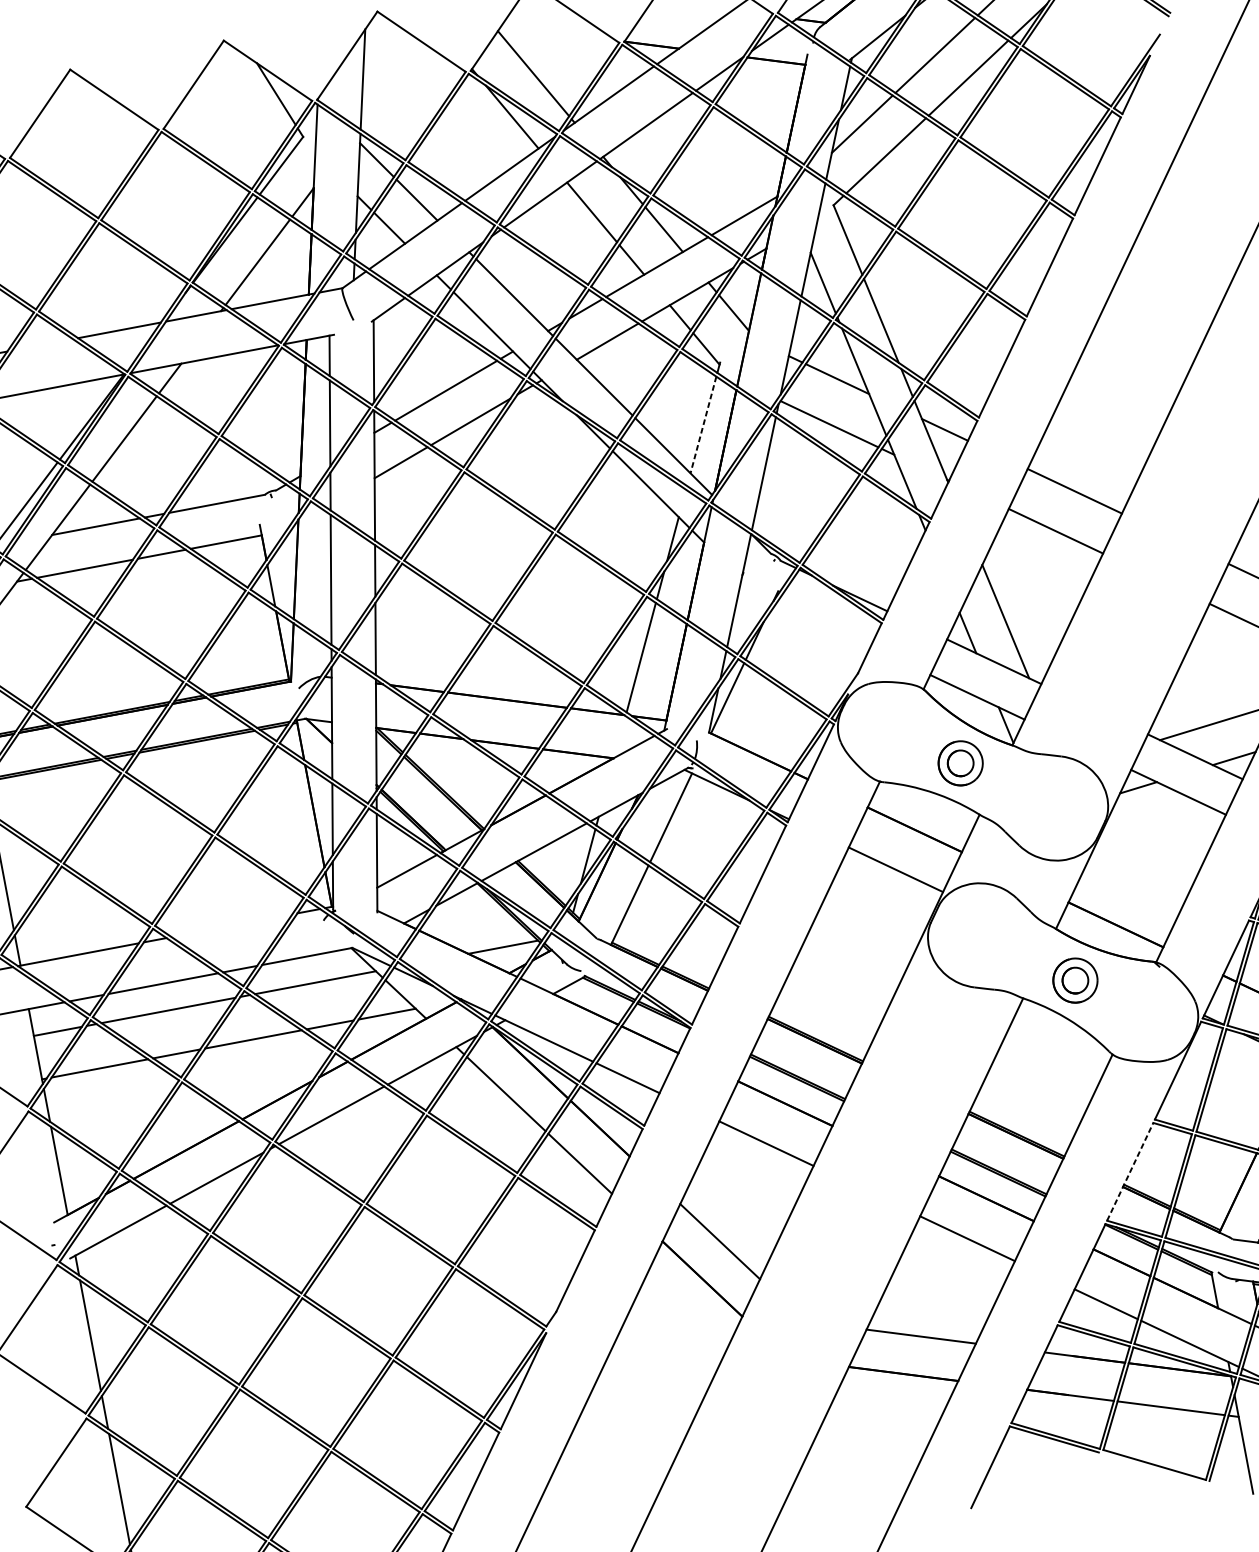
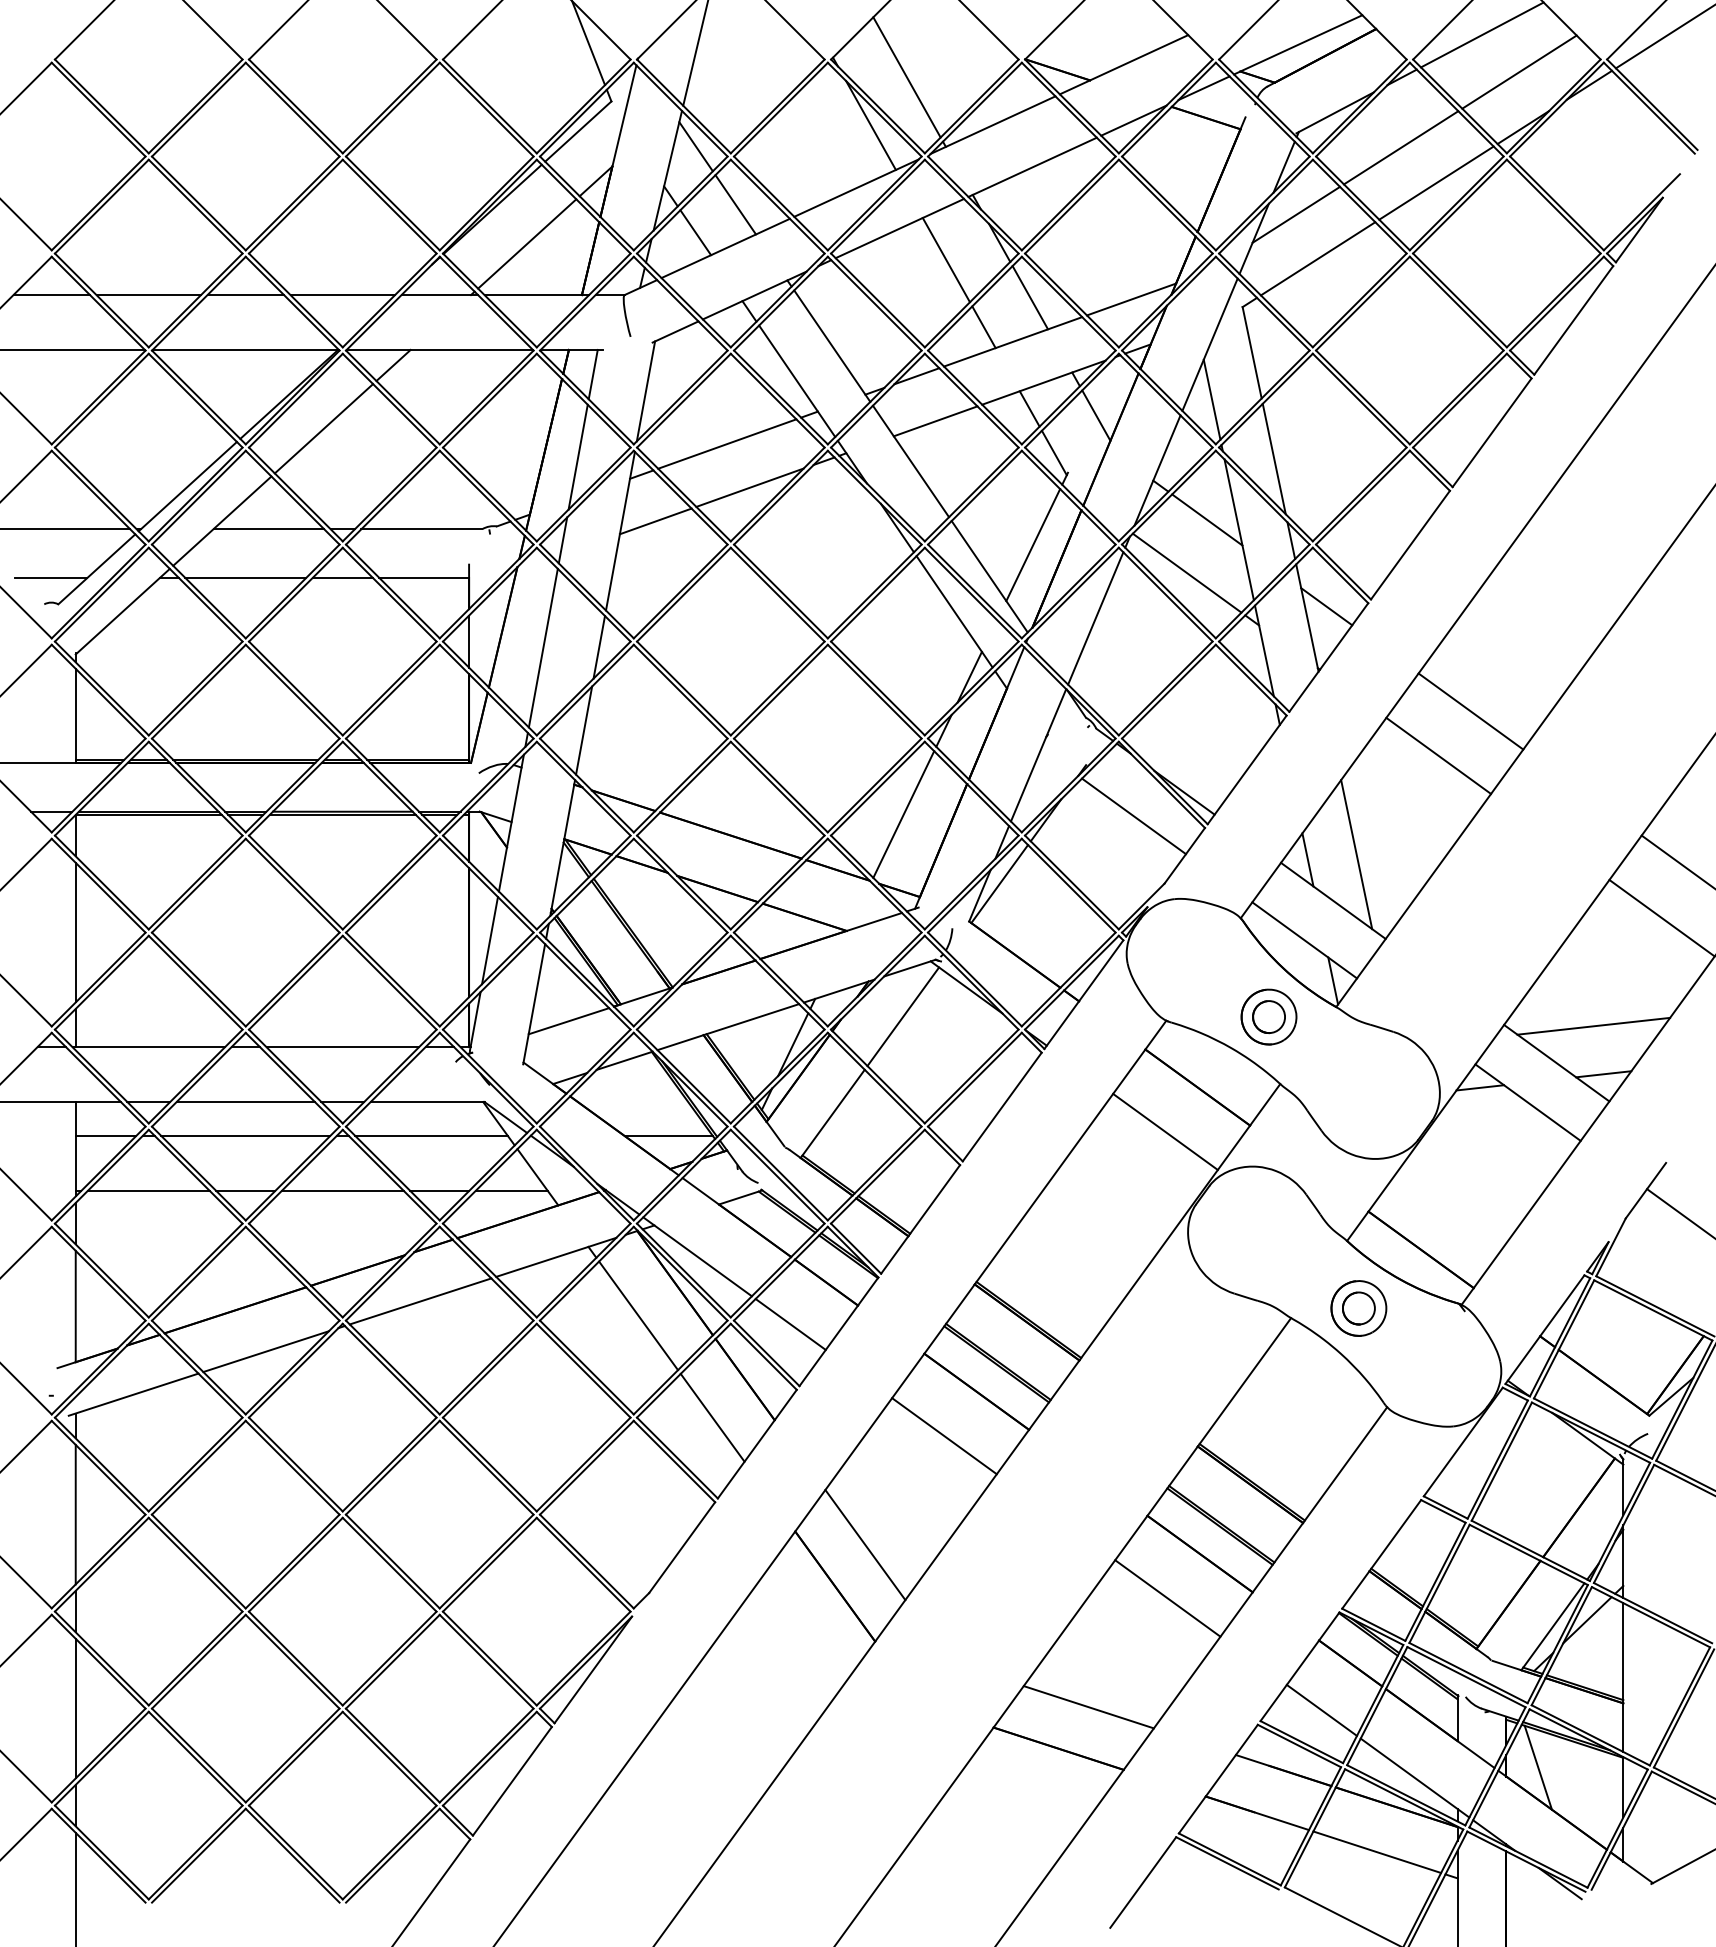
line: (42, 345) -> (245, 295), added
line: (703, 425) -> (1033, 545), dashed -> solid
line: (823, 624) -> (1133, 816), added
line: (231, 926) -> (342, 1047), added
line: (1130, 1171) -> (1381, 1554), dashed -> solid

